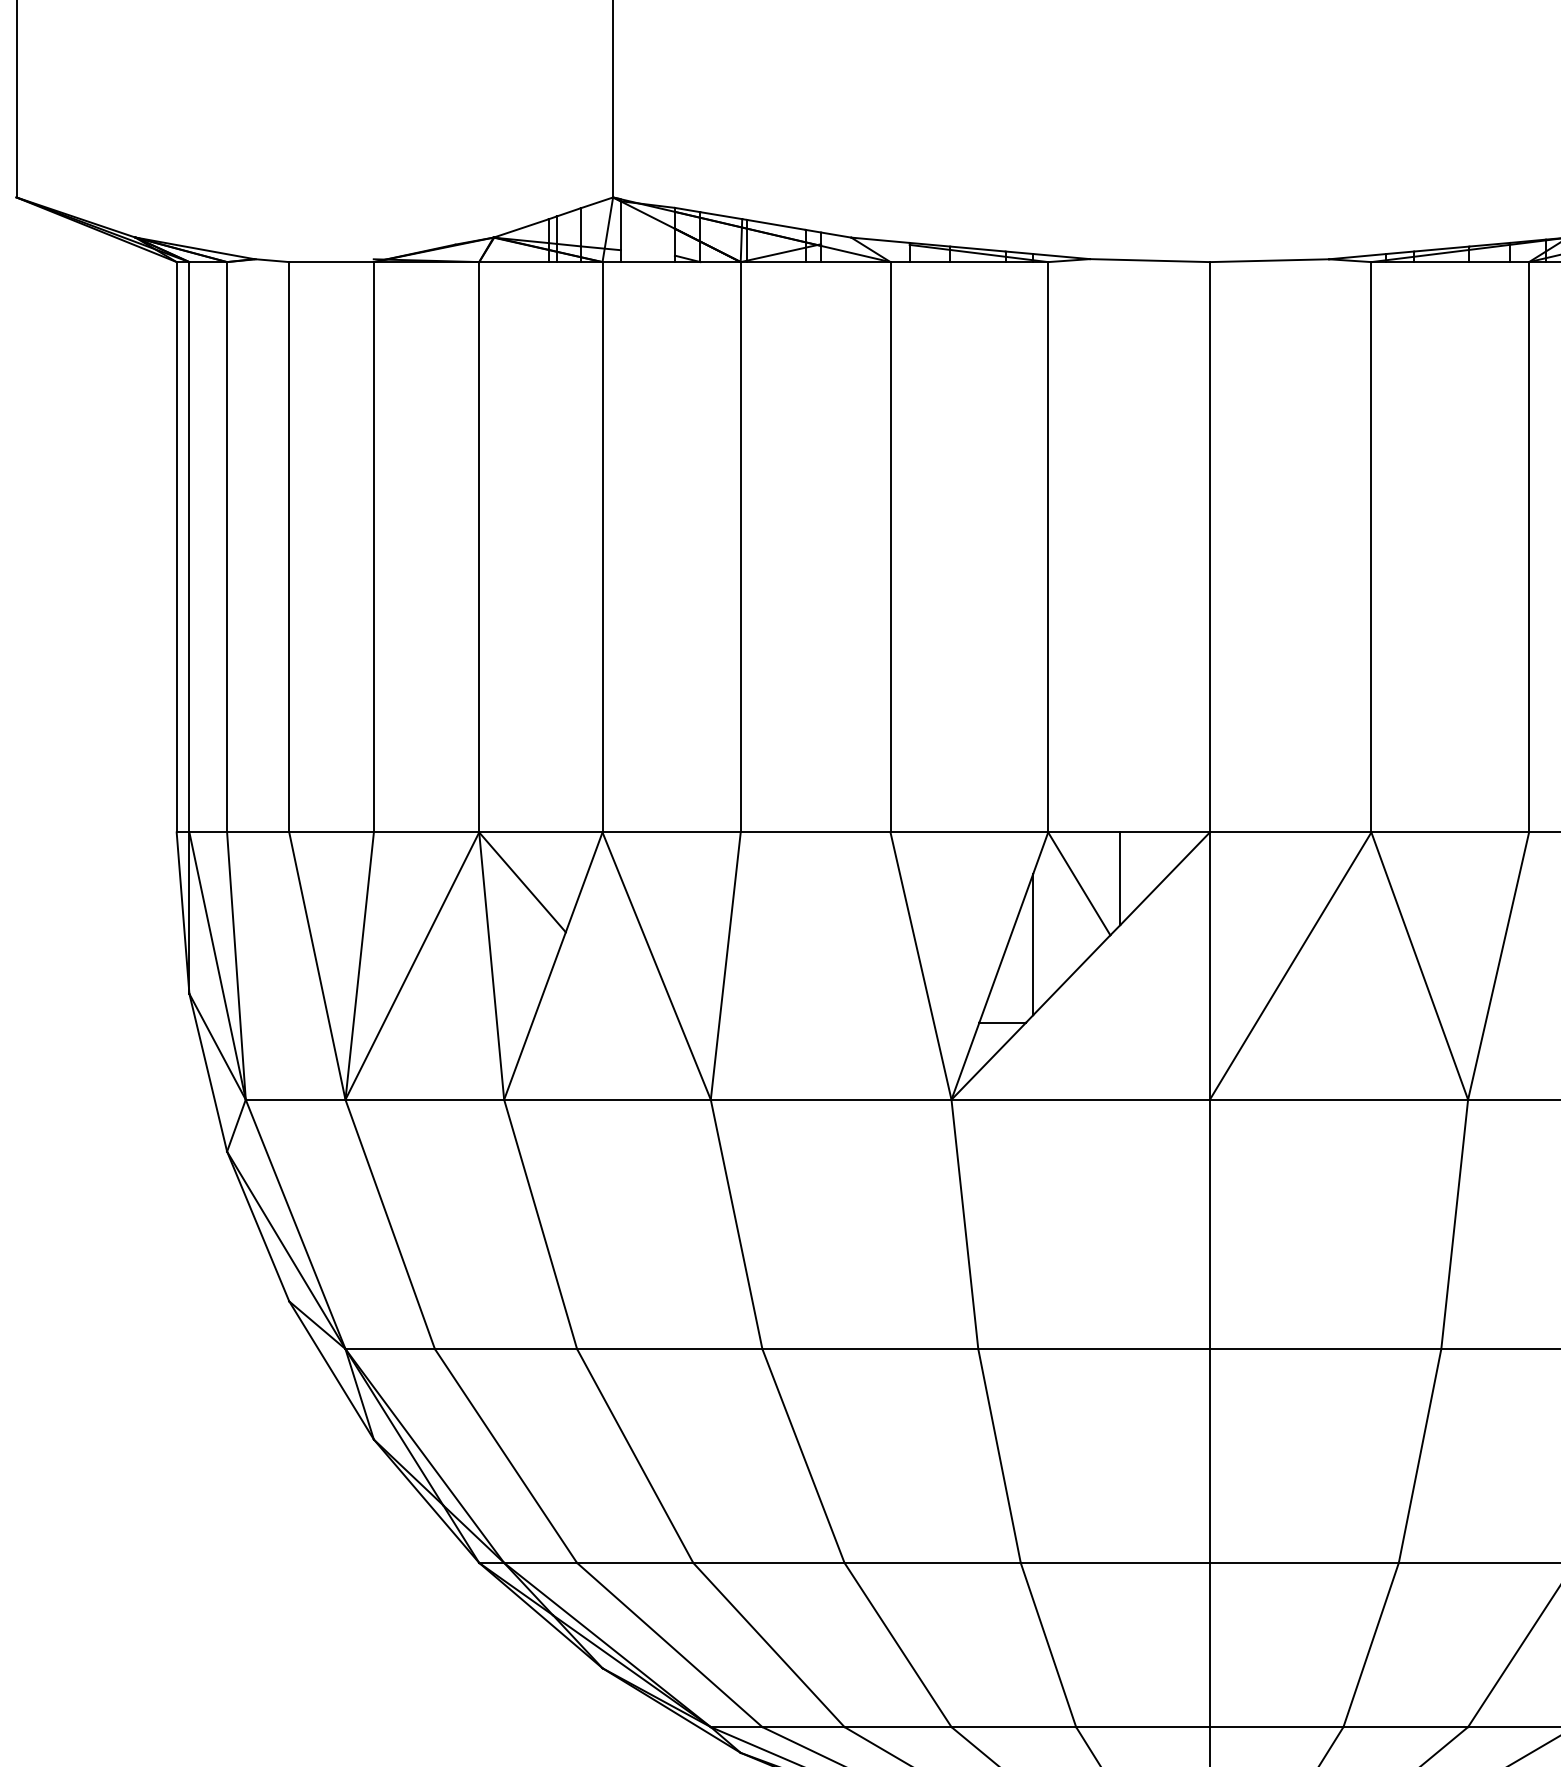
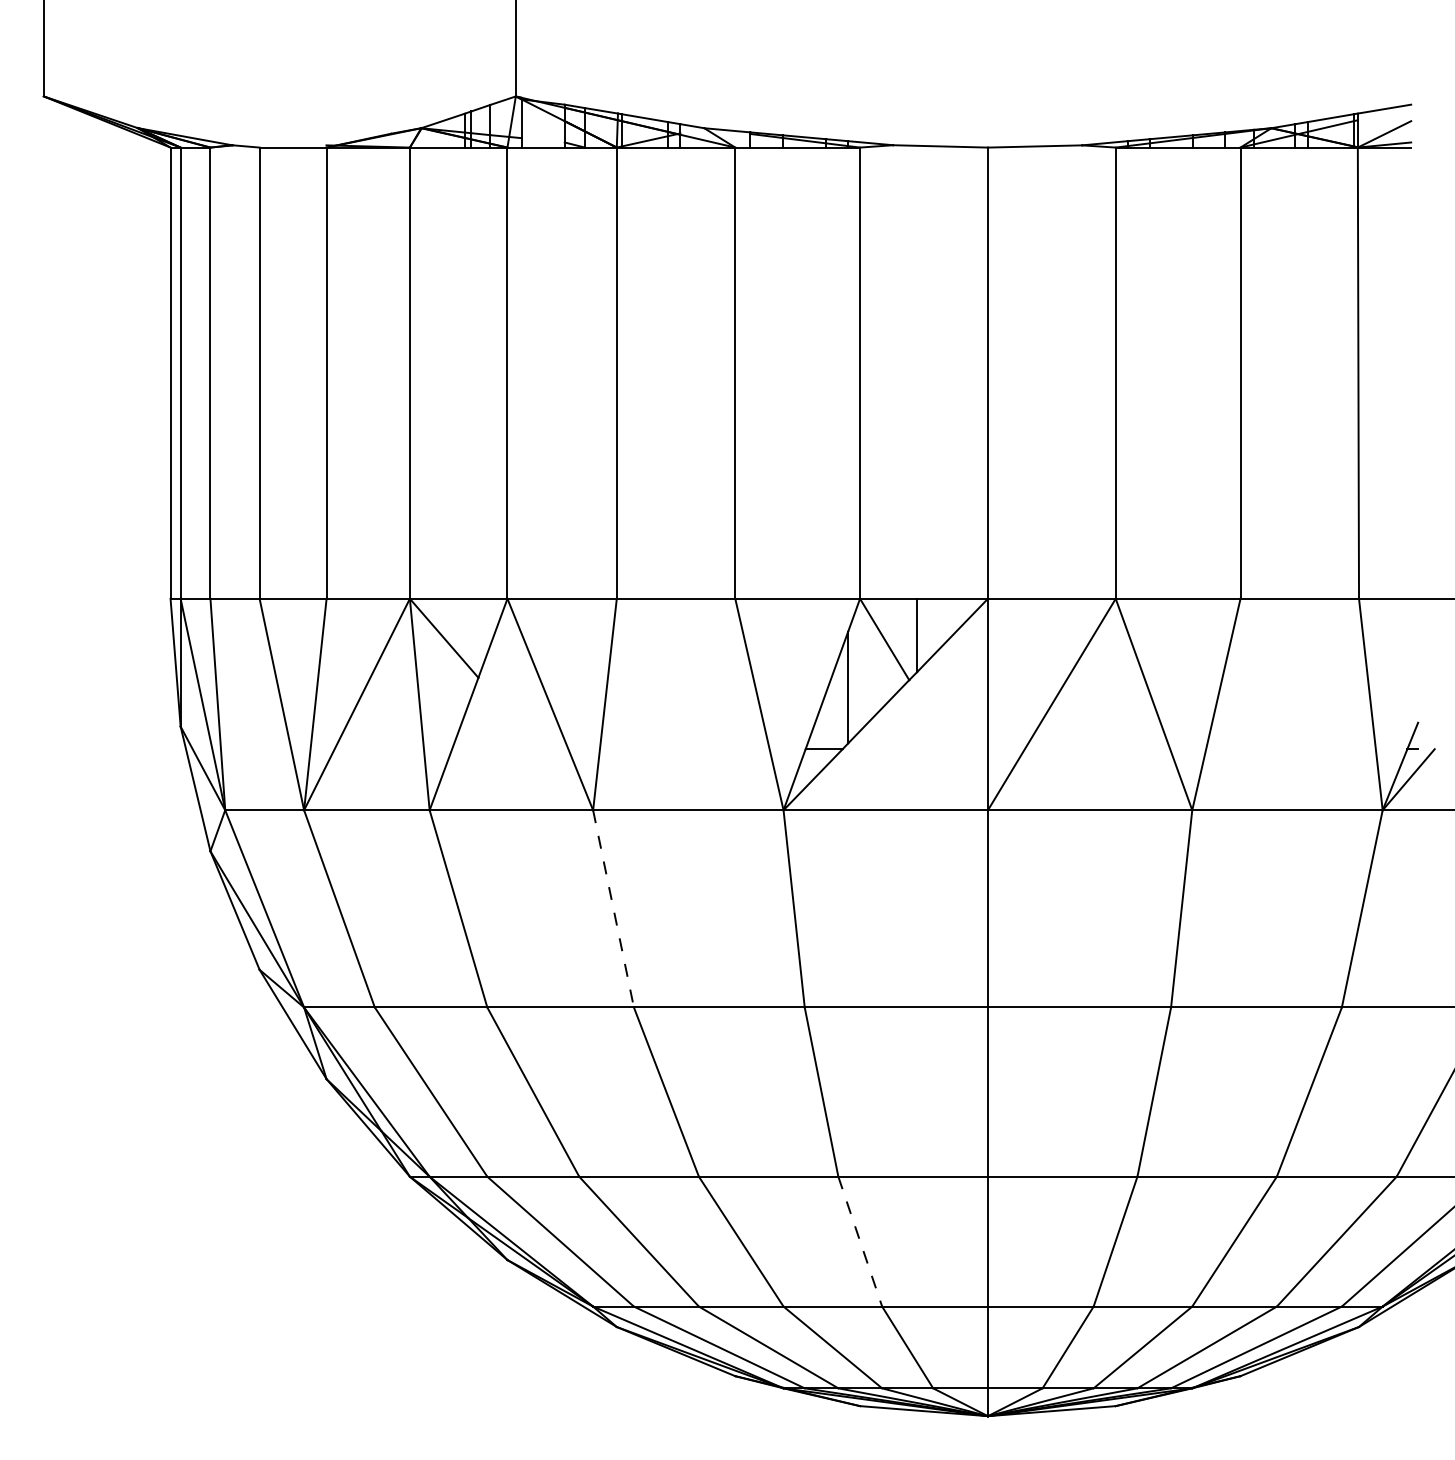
line: (736, 1223) -> (613, 908), solid -> dashed
line: (1048, 1644) -> (860, 1241), solid -> dashed

